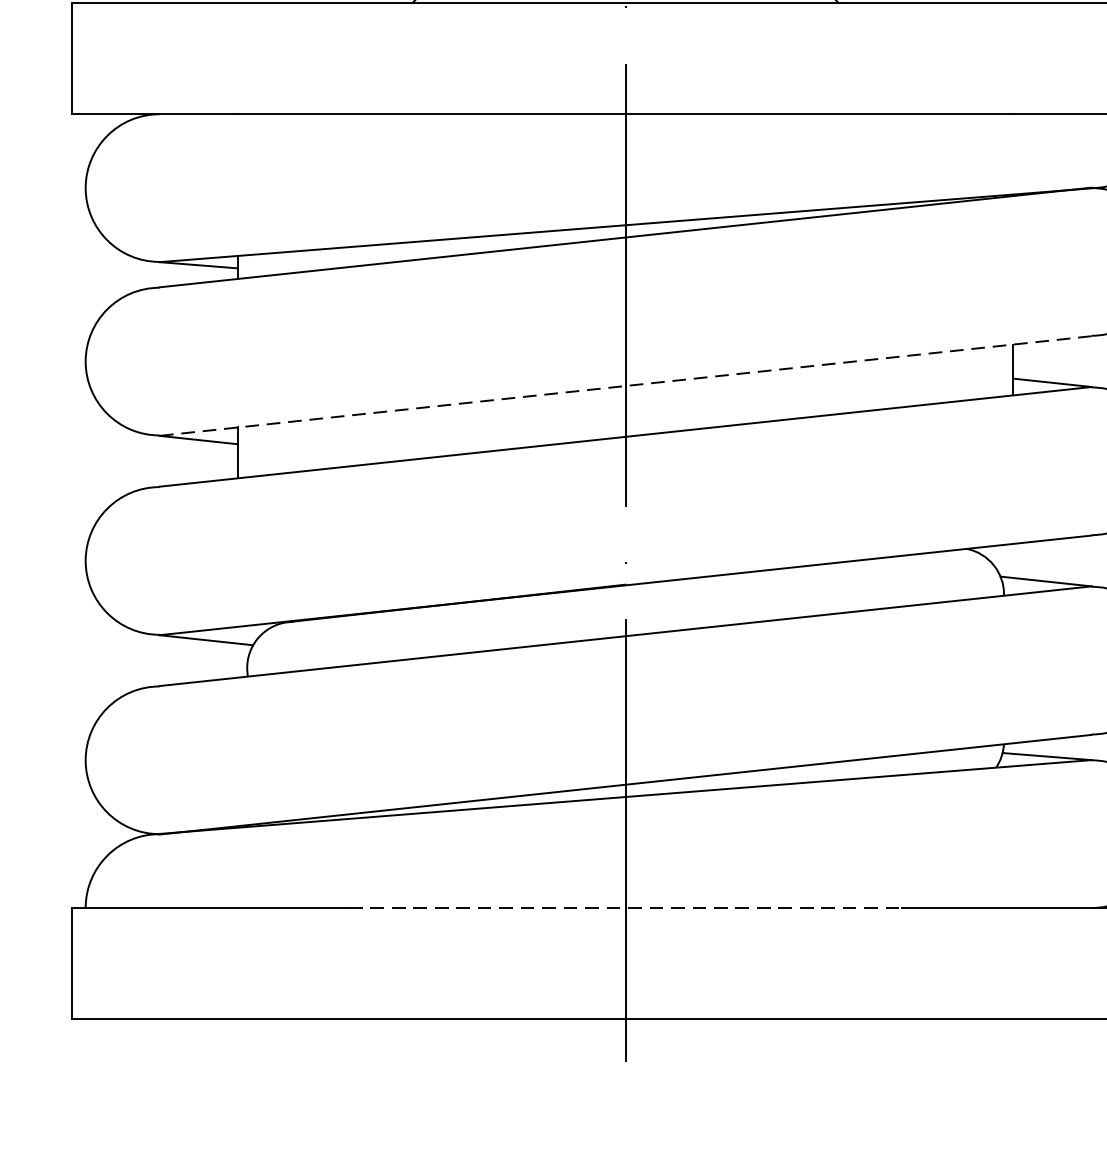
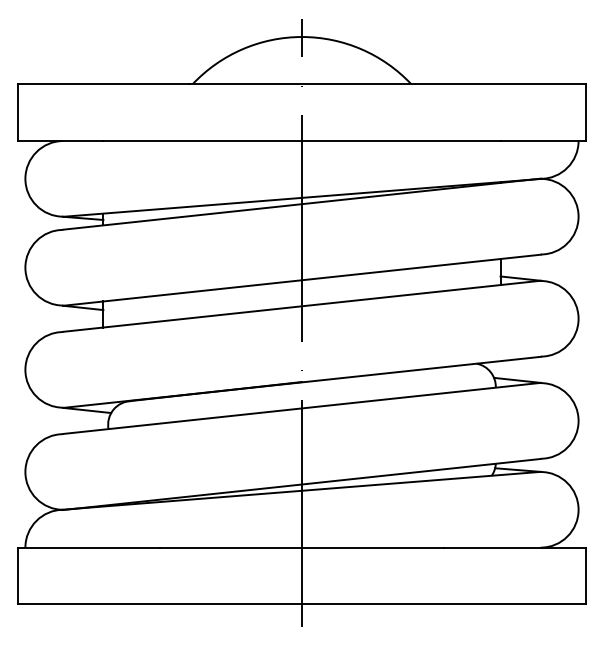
line: (624, 386) -> (301, 280), dashed -> solid
line: (626, 907) -> (302, 547), dashed -> solid

